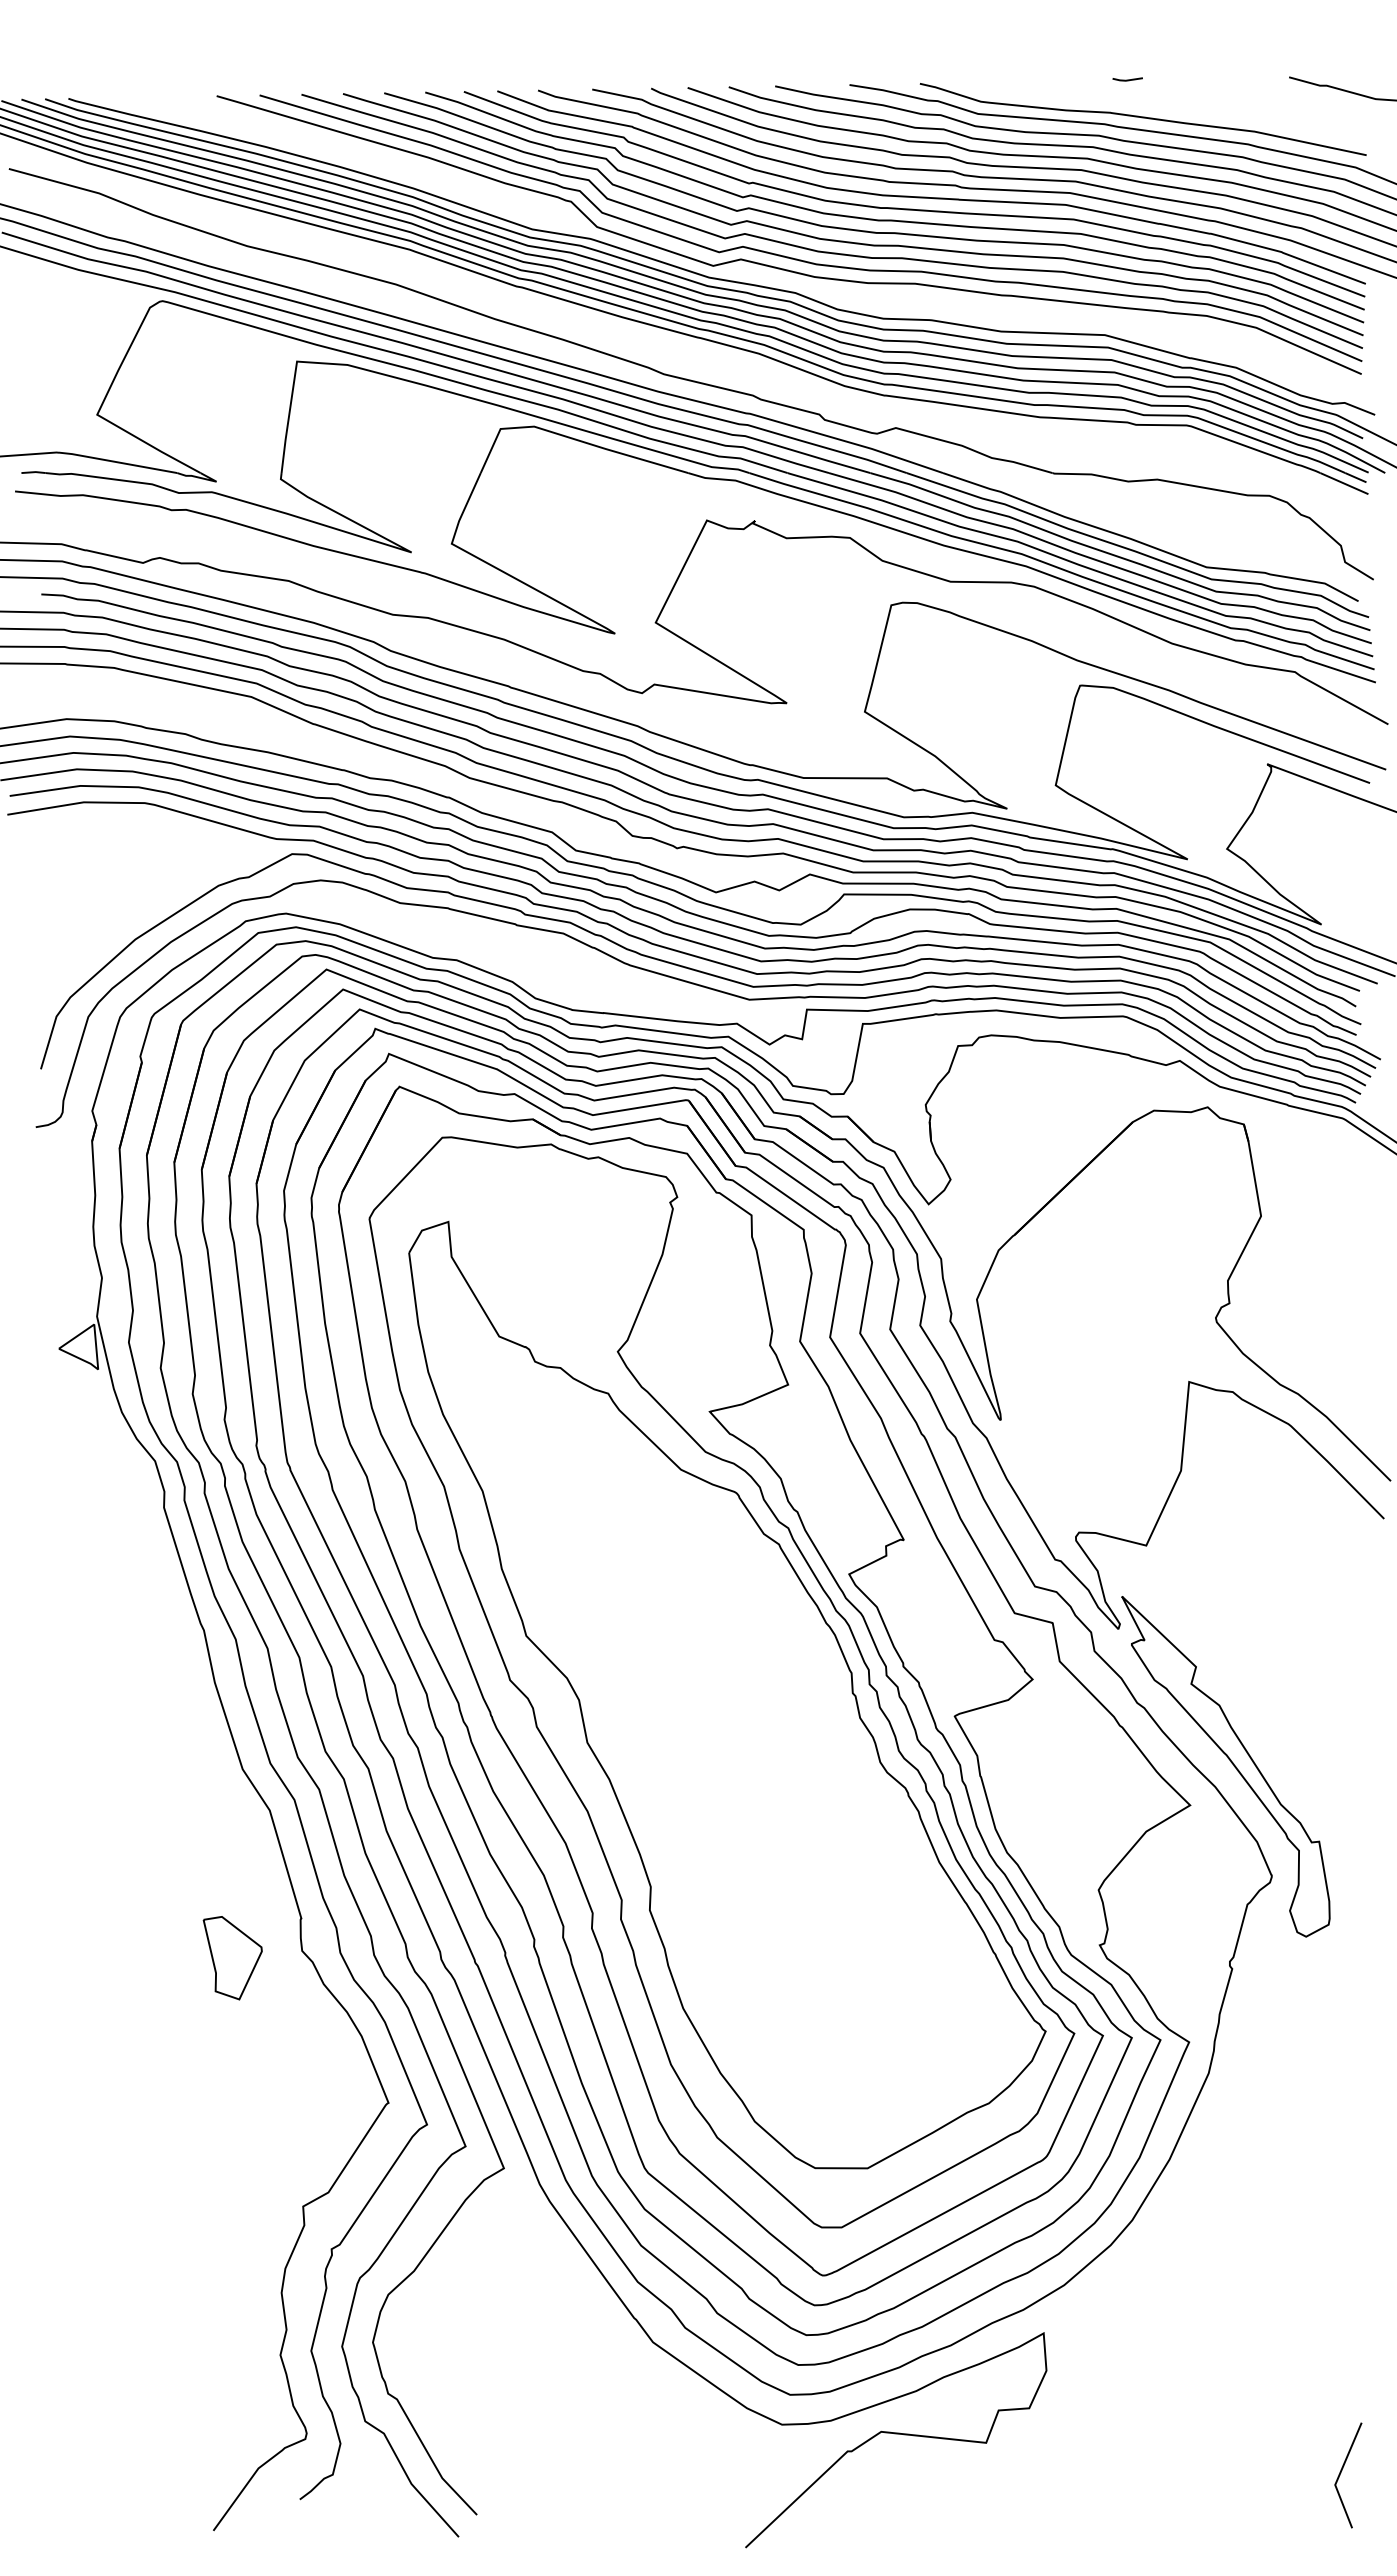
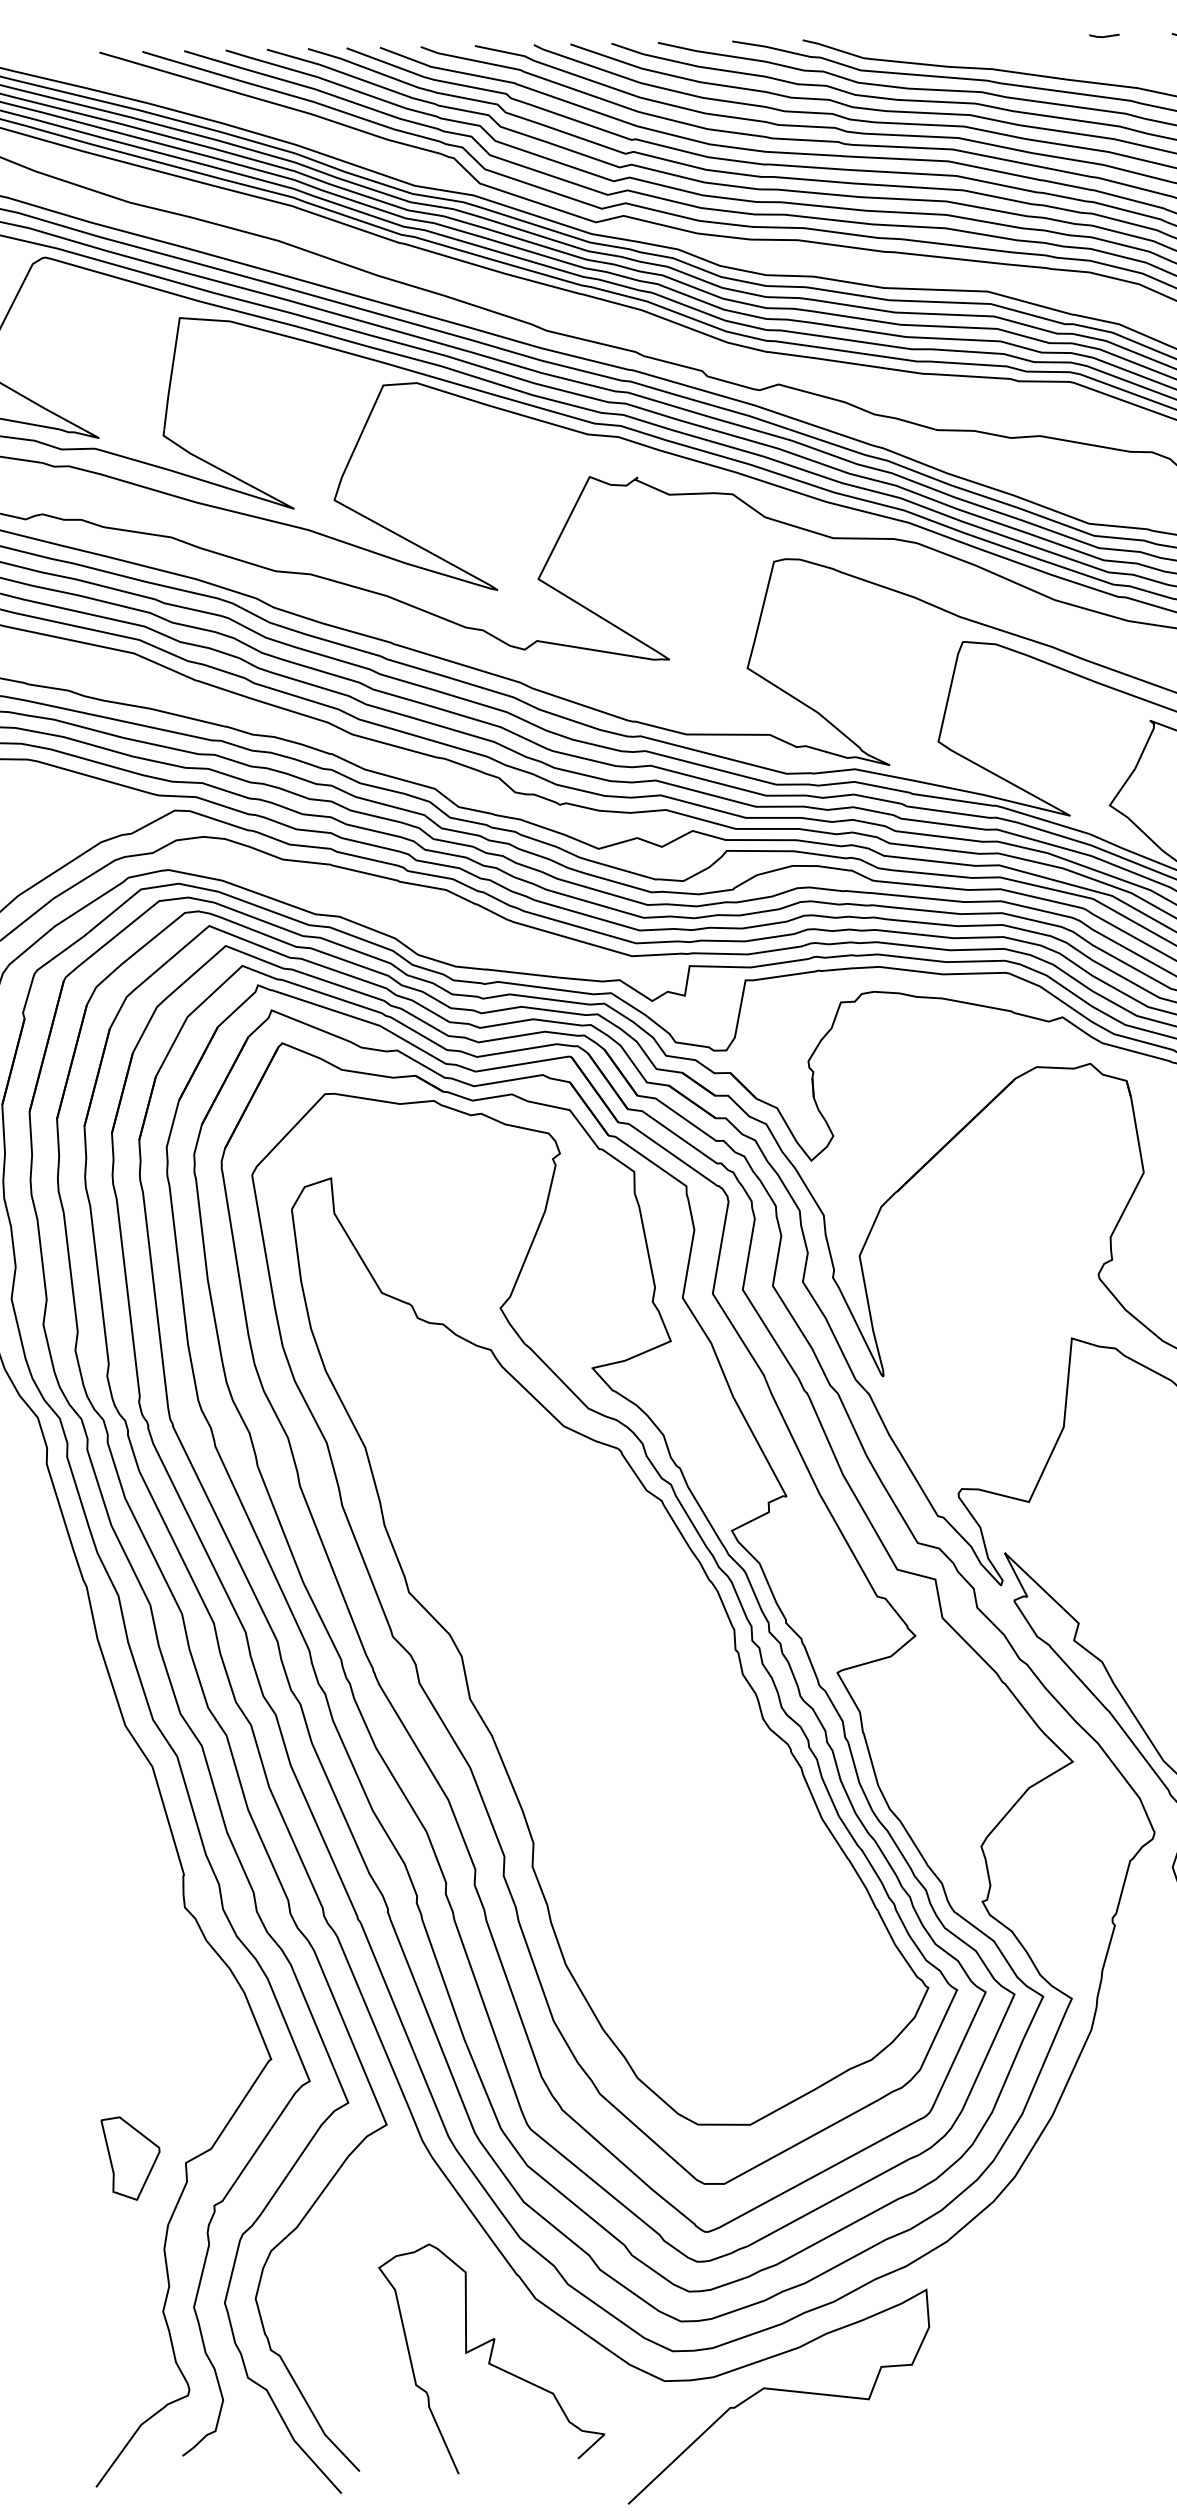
line: (1127, 79) -> (1104, 35), moved
part: (232, 1958) -> (130, 2158), moved
curve: (608, 2402) -> (491, 2358), added

